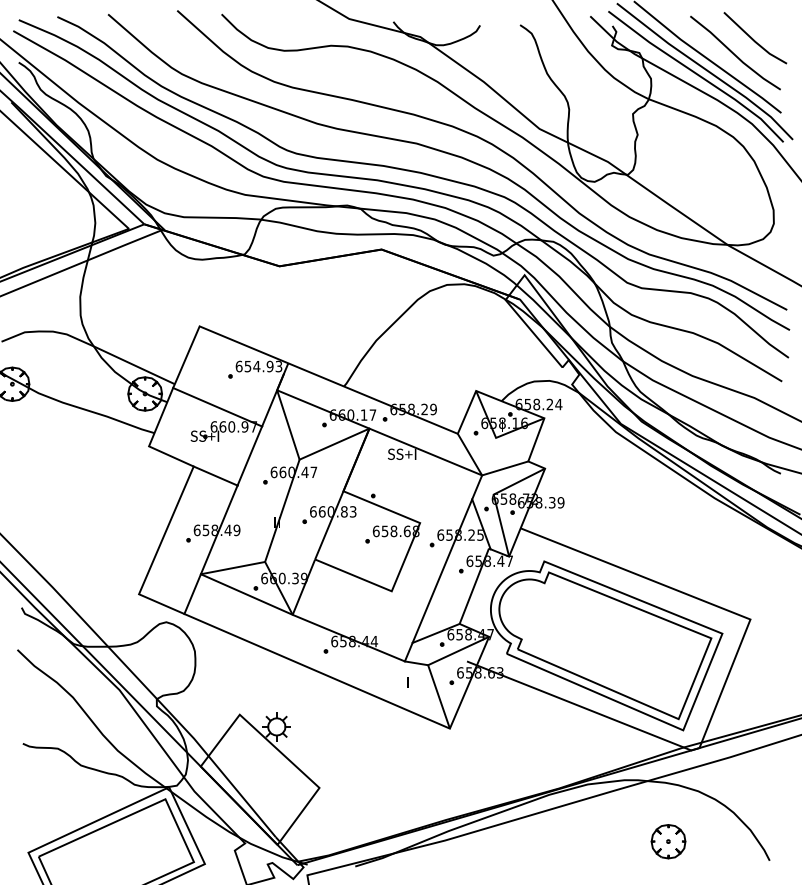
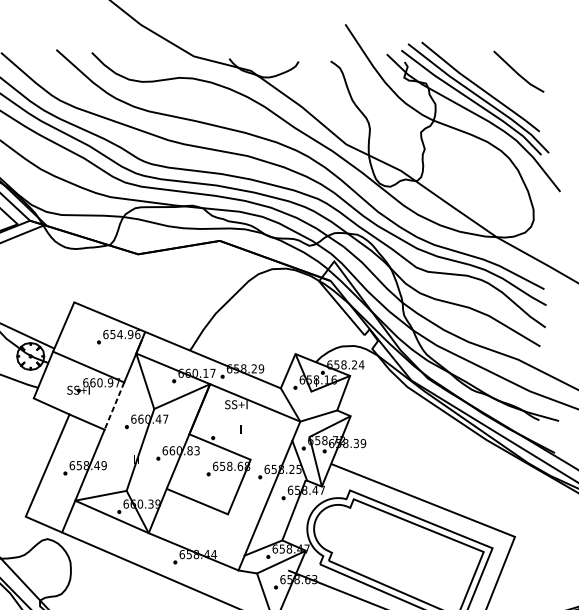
line: (734, 53) -> (502, 84), removed
text: (278, 366) -> (137, 334), 654.93 -> 654.96
line: (249, 456) -> (114, 406), solid -> dashed
text: (407, 682) -> (240, 429), moved

